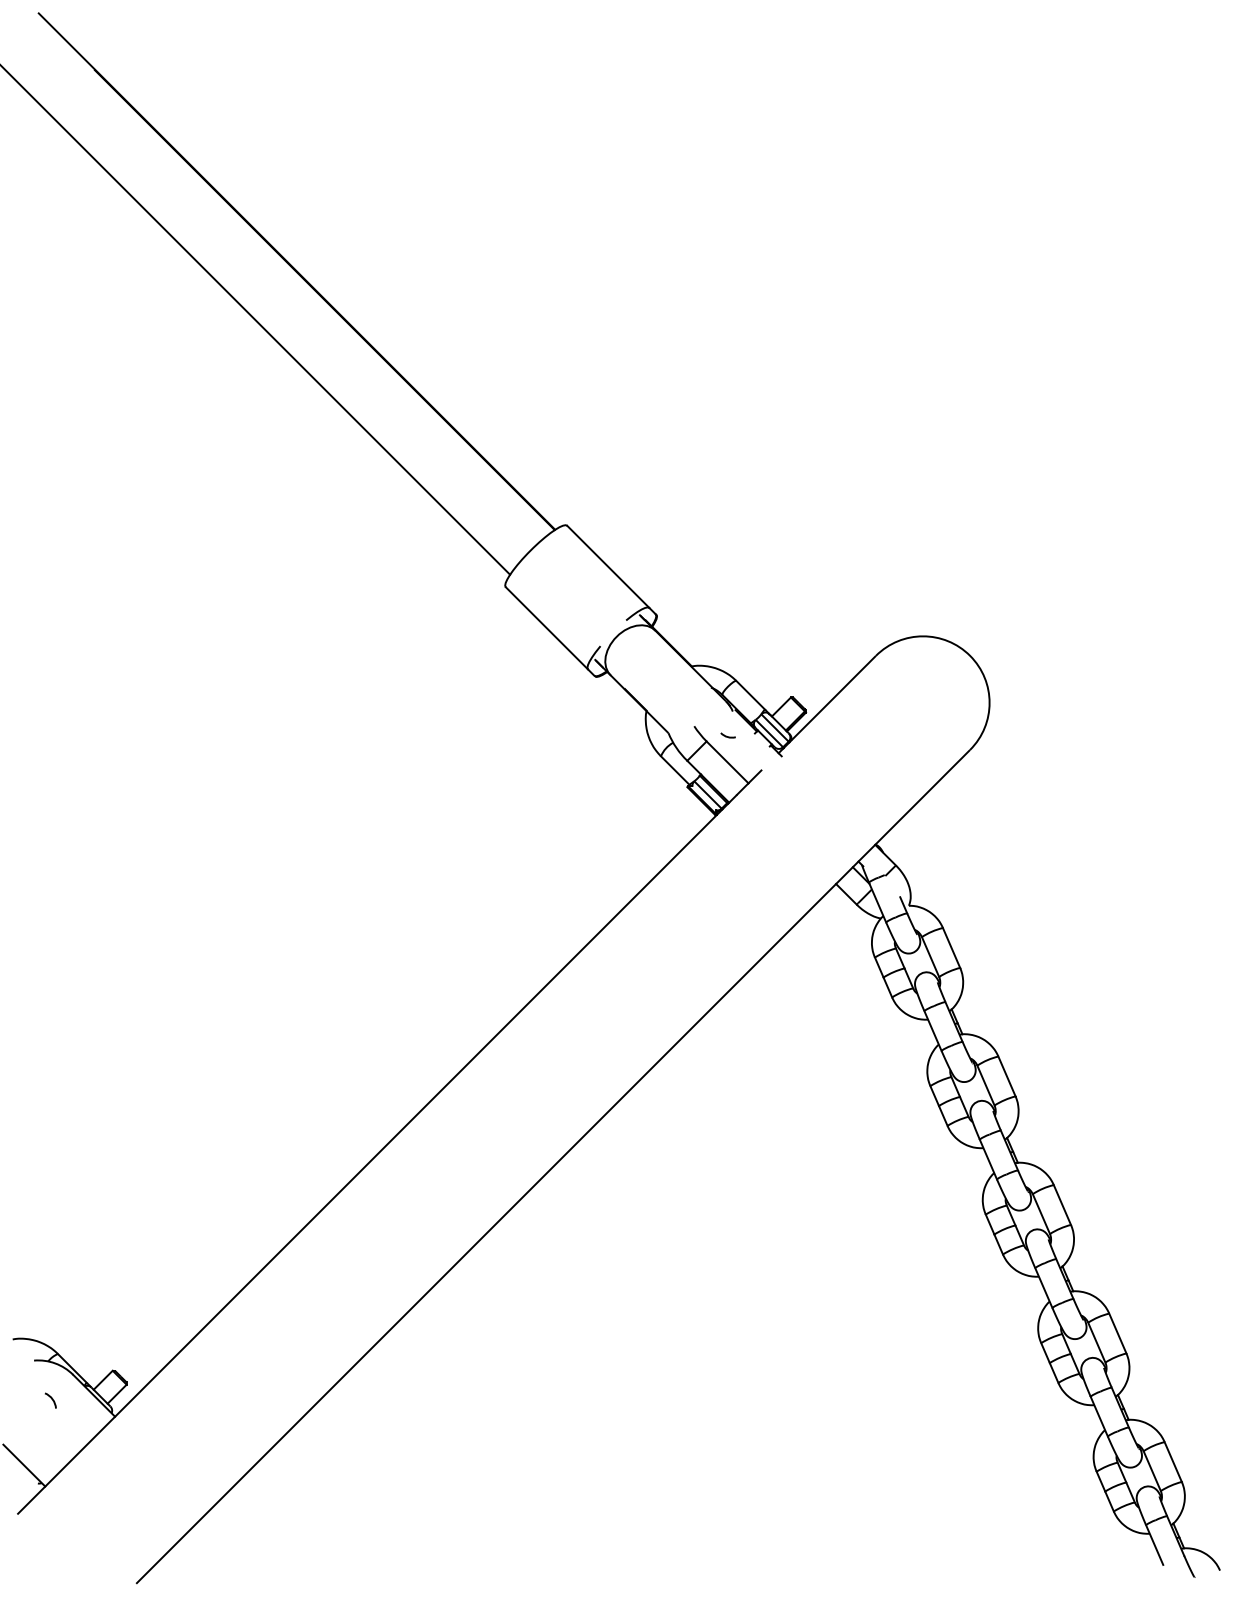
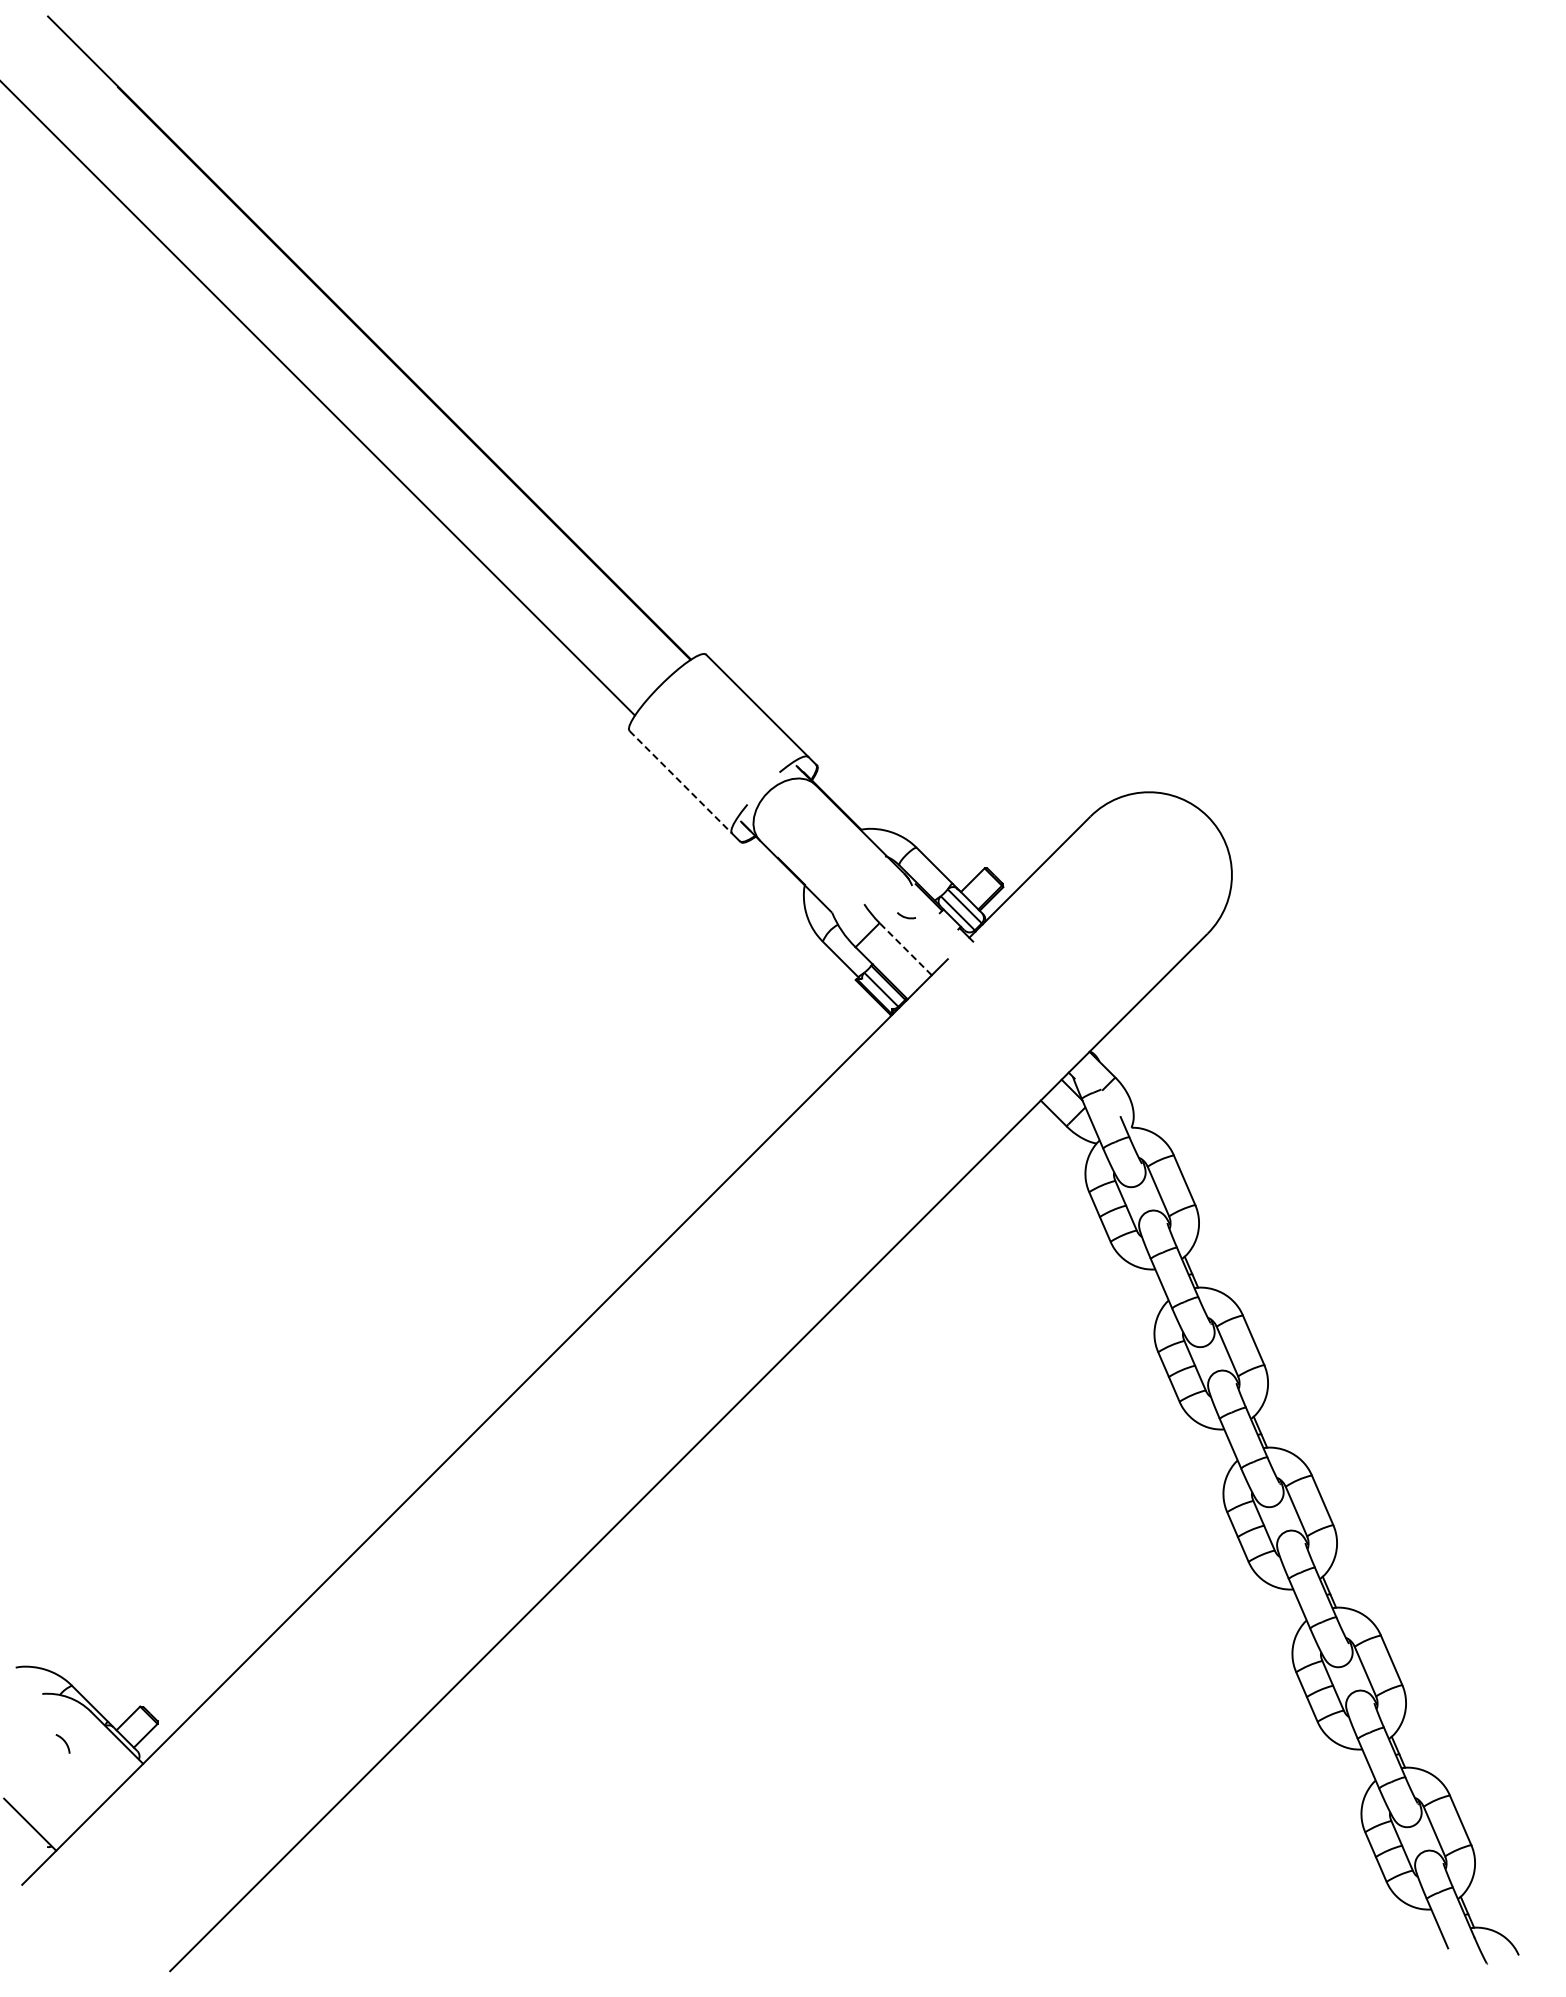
line: (547, 628) -> (681, 782), solid -> dashed
line: (727, 762) -> (905, 949), solid -> dashed

